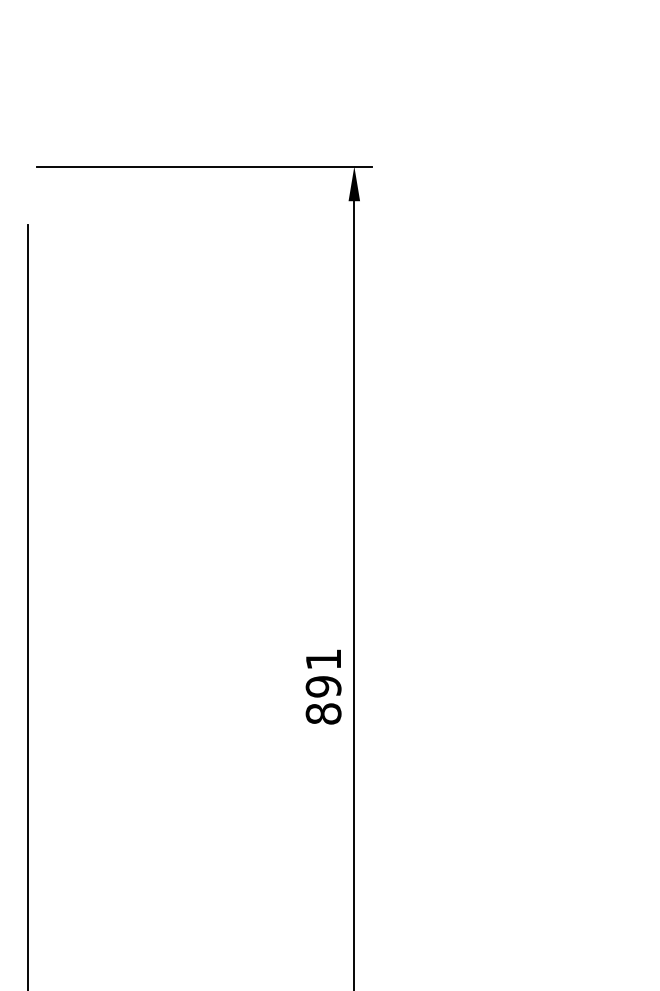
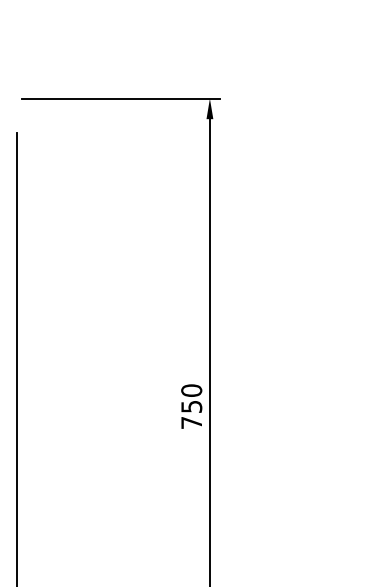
text: (323, 686) -> (191, 406), 891 -> 750

